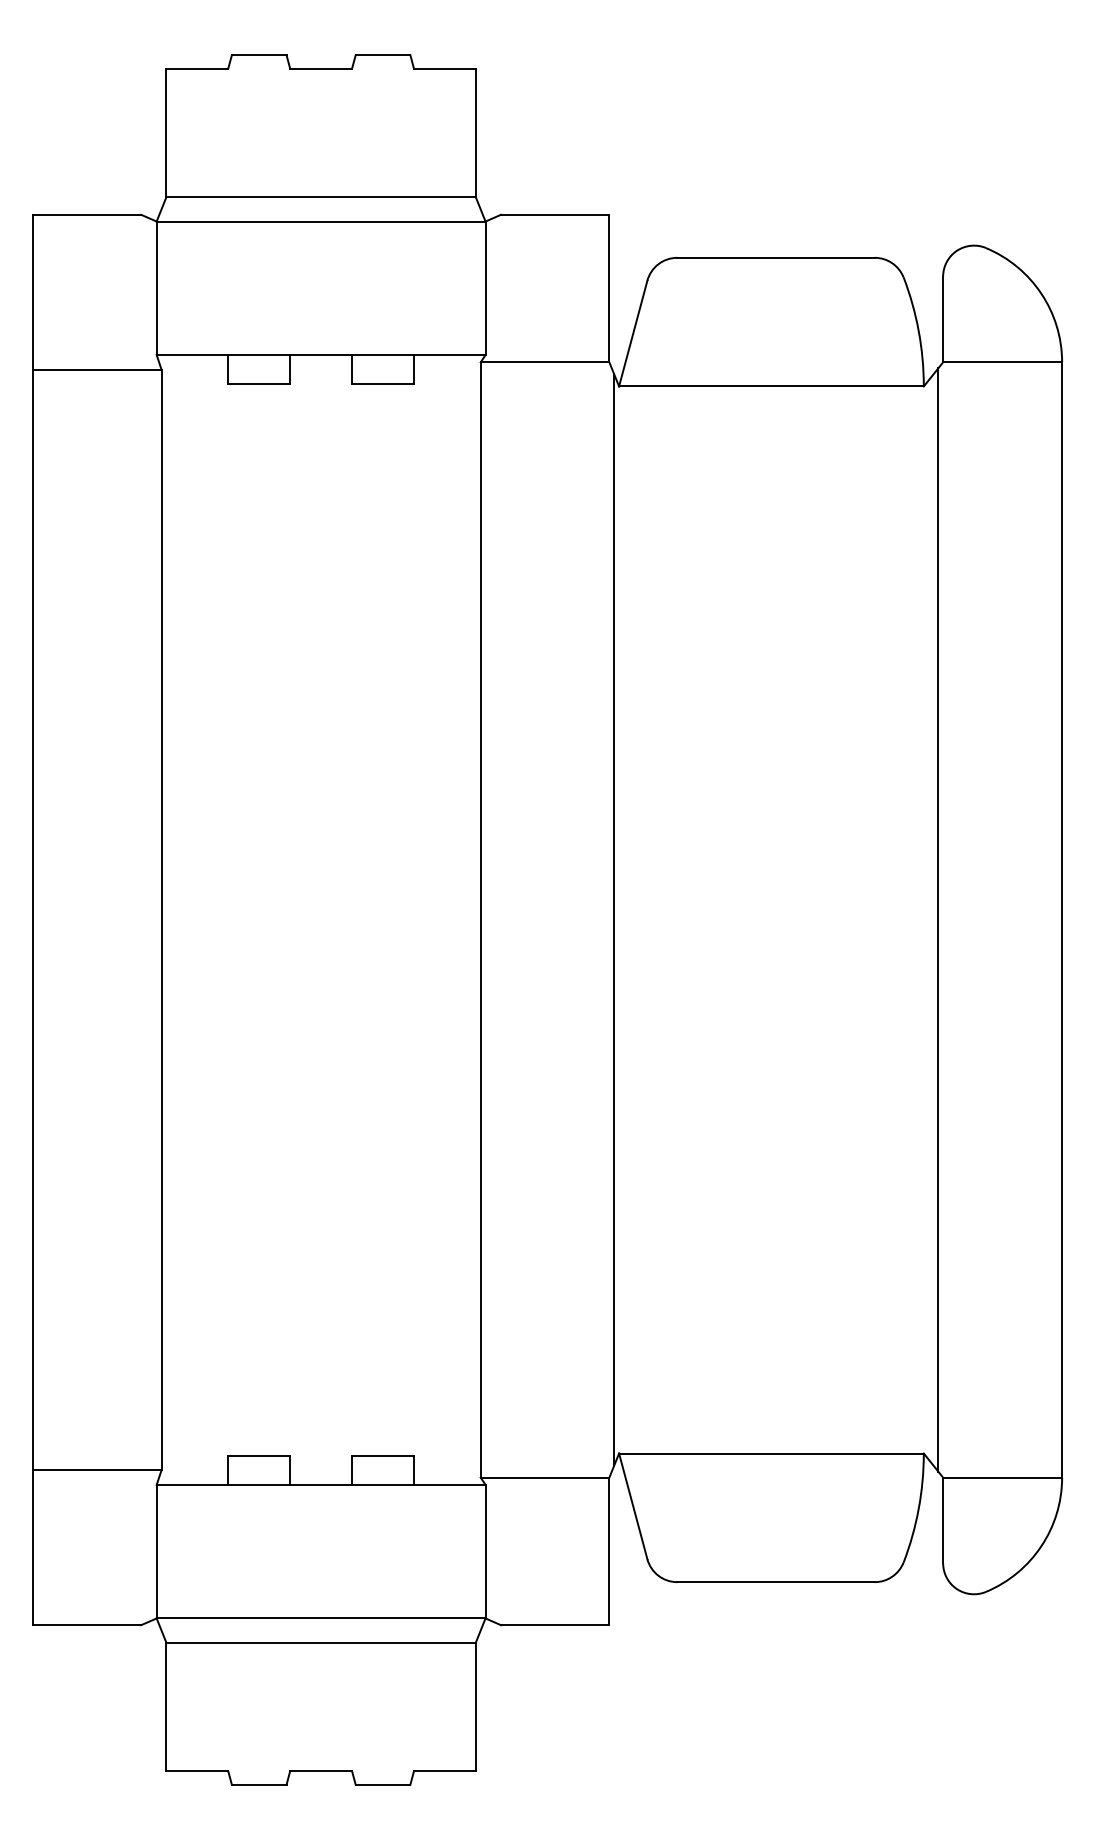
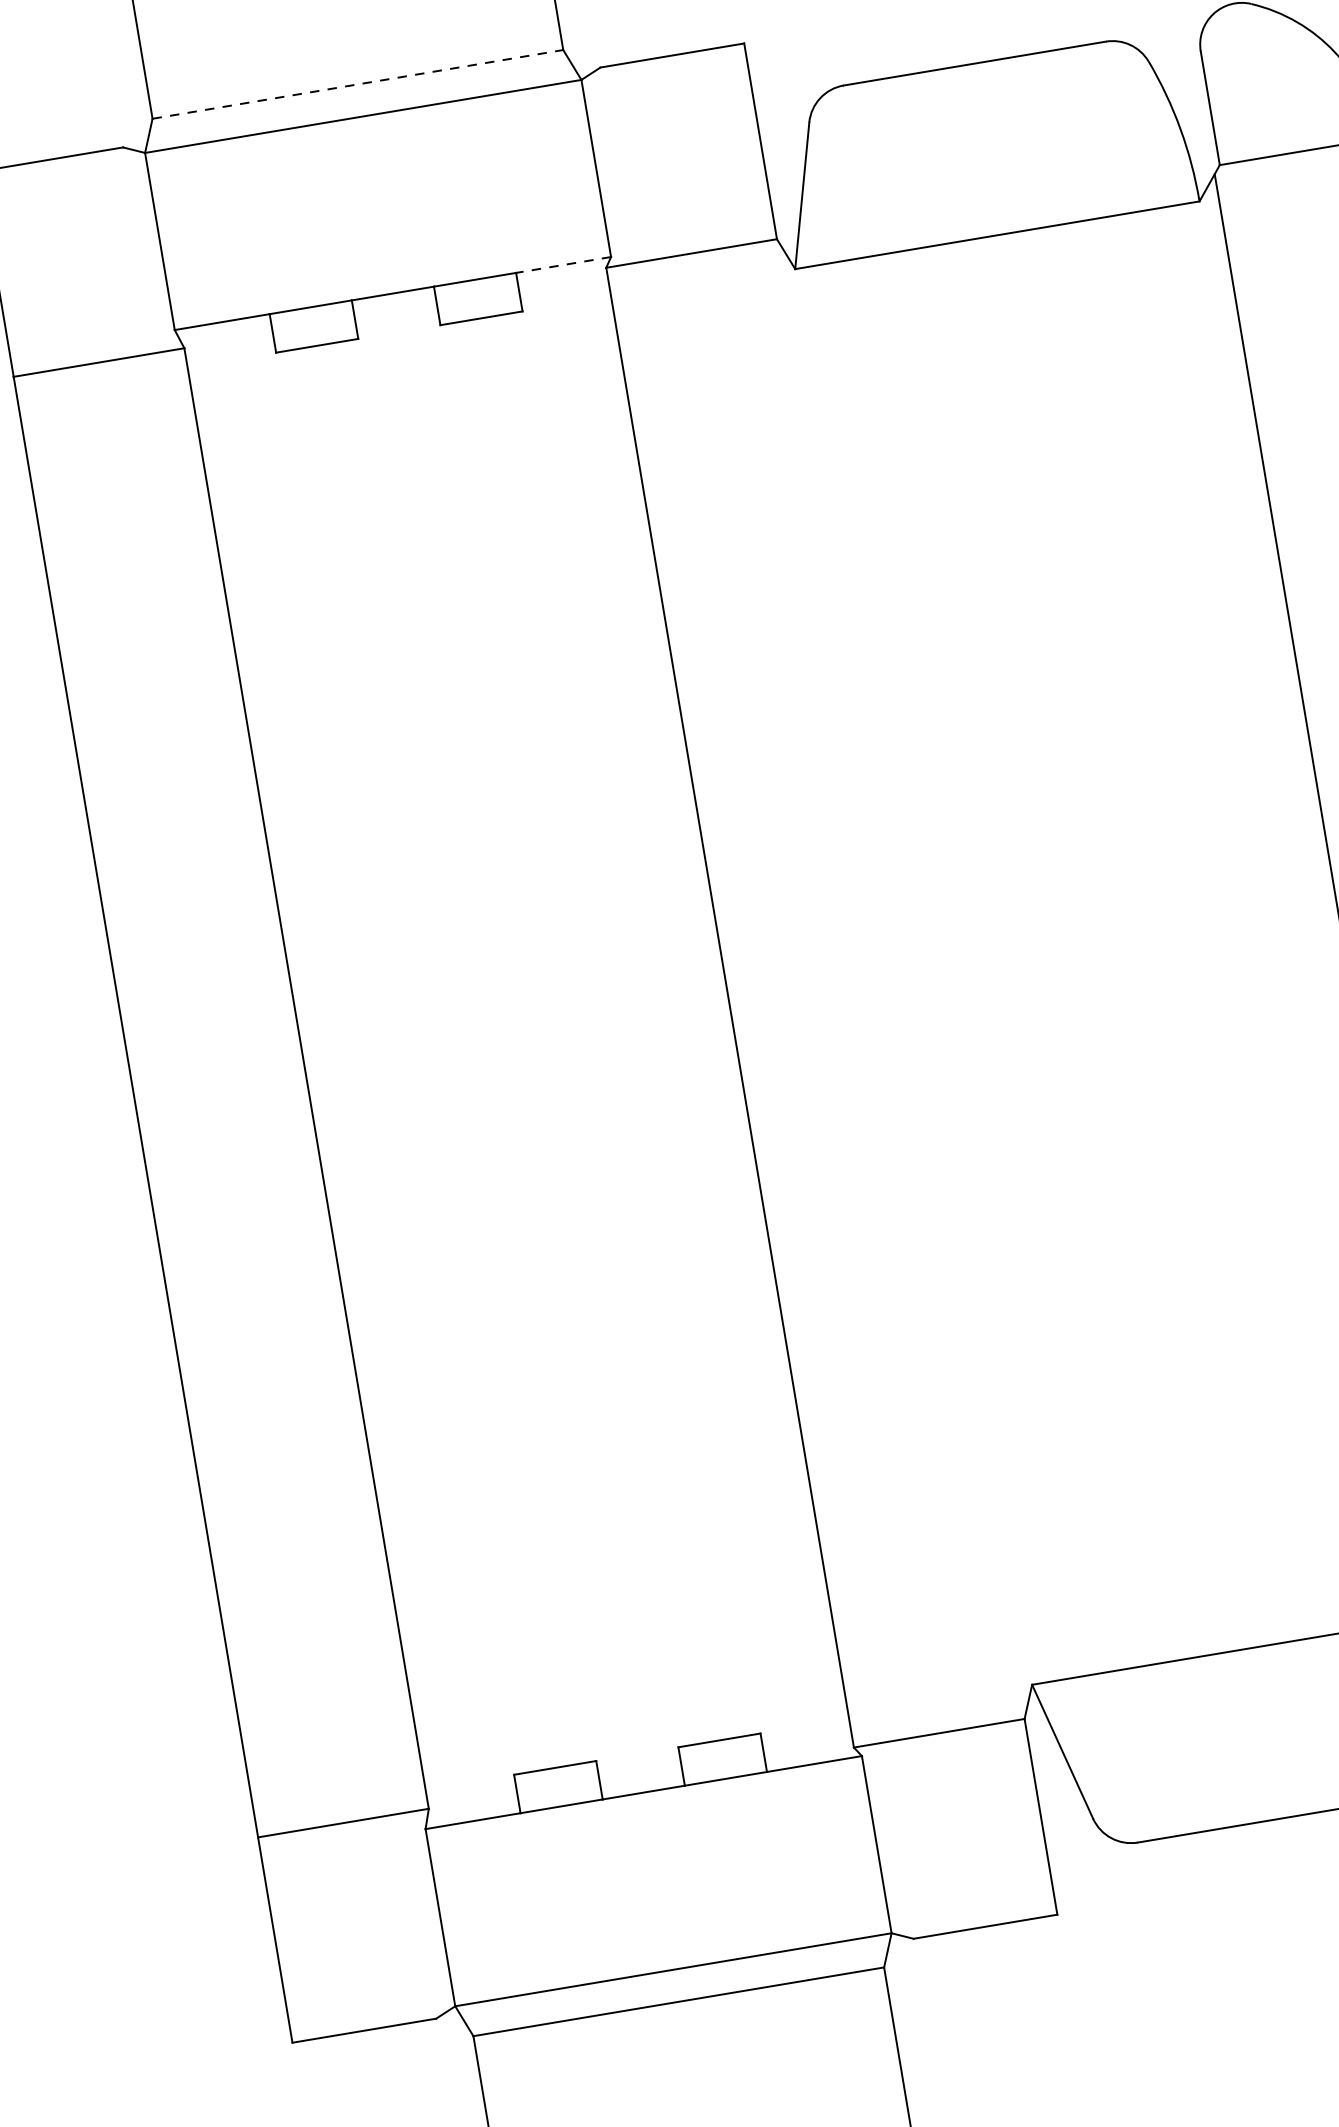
line: (321, 197) -> (358, 84), solid -> dashed
line: (449, 355) -> (563, 265), solid -> dashed
line: (614, 919) -> (907, 977), removed

